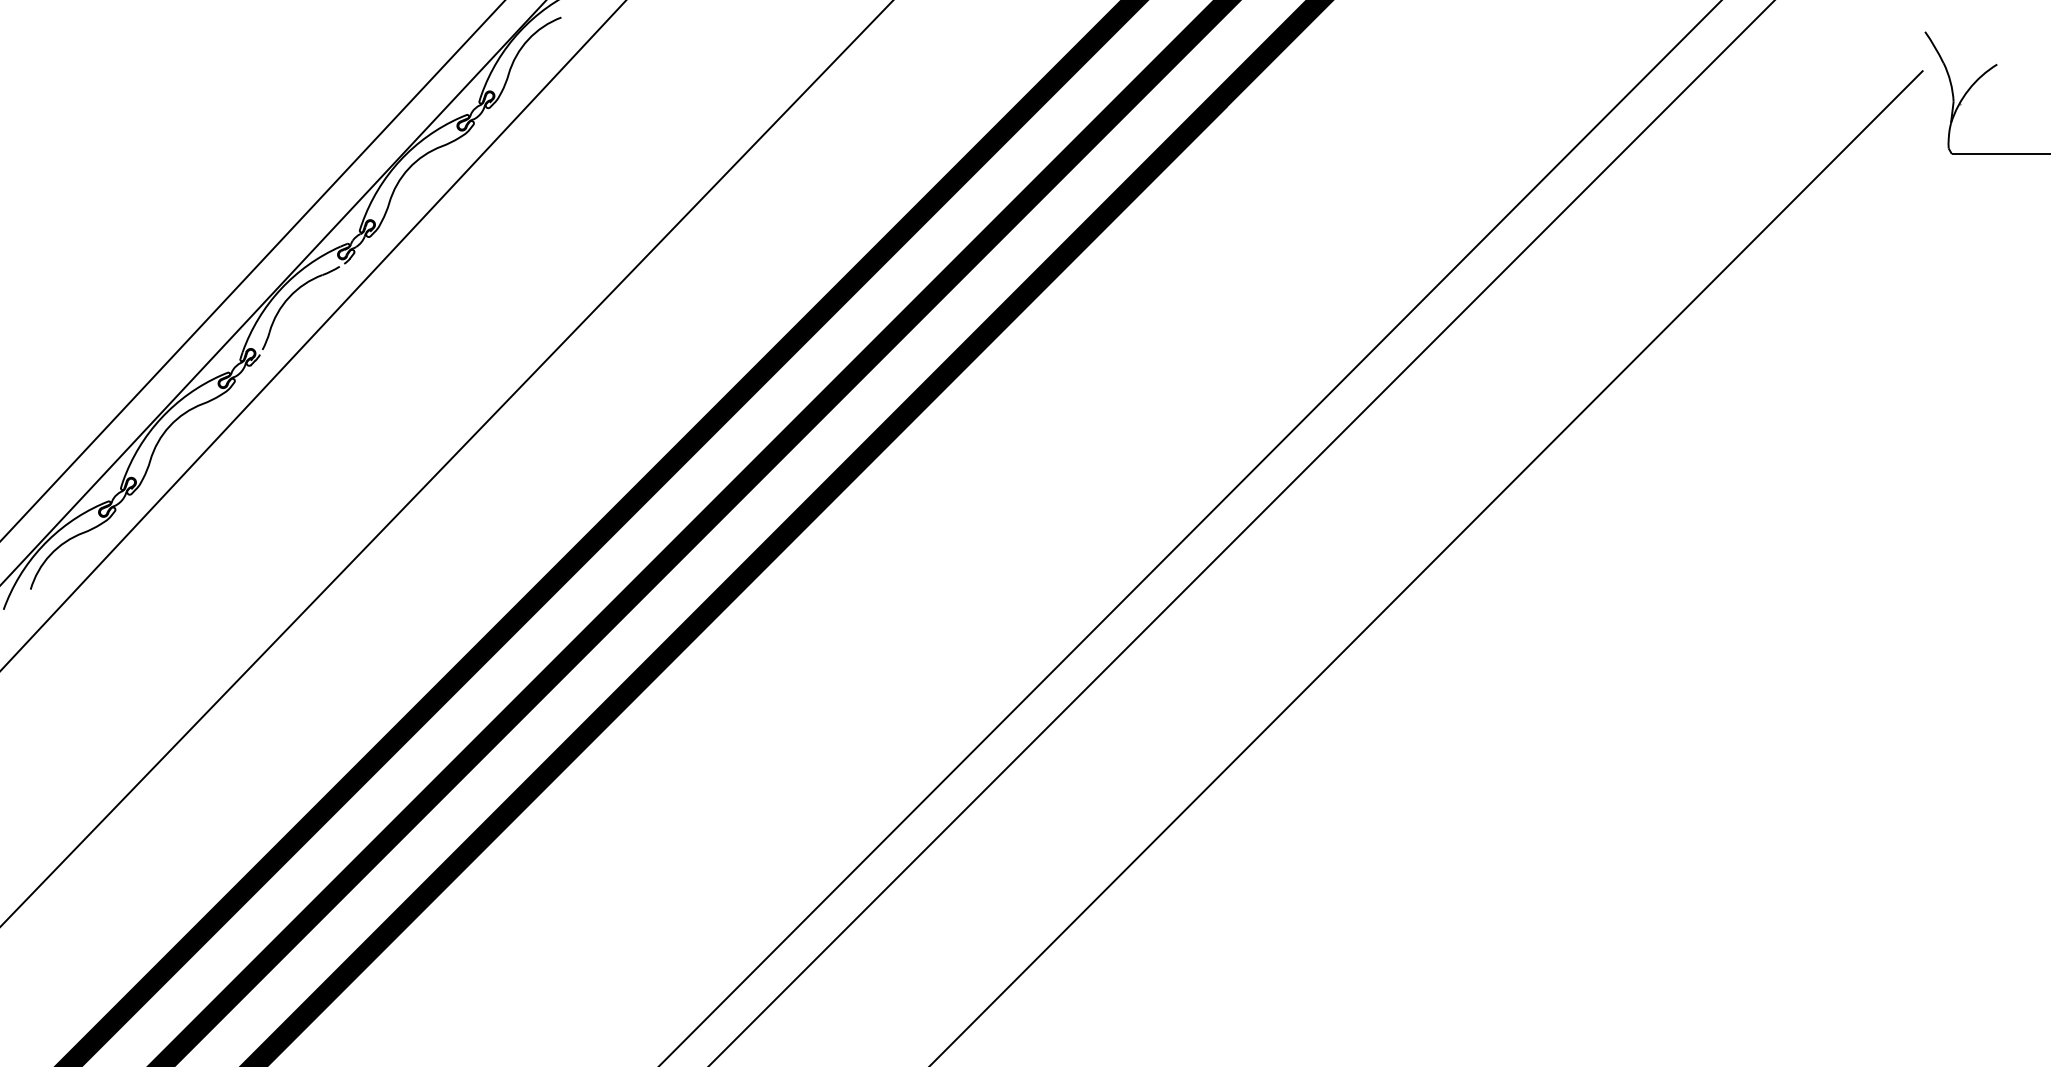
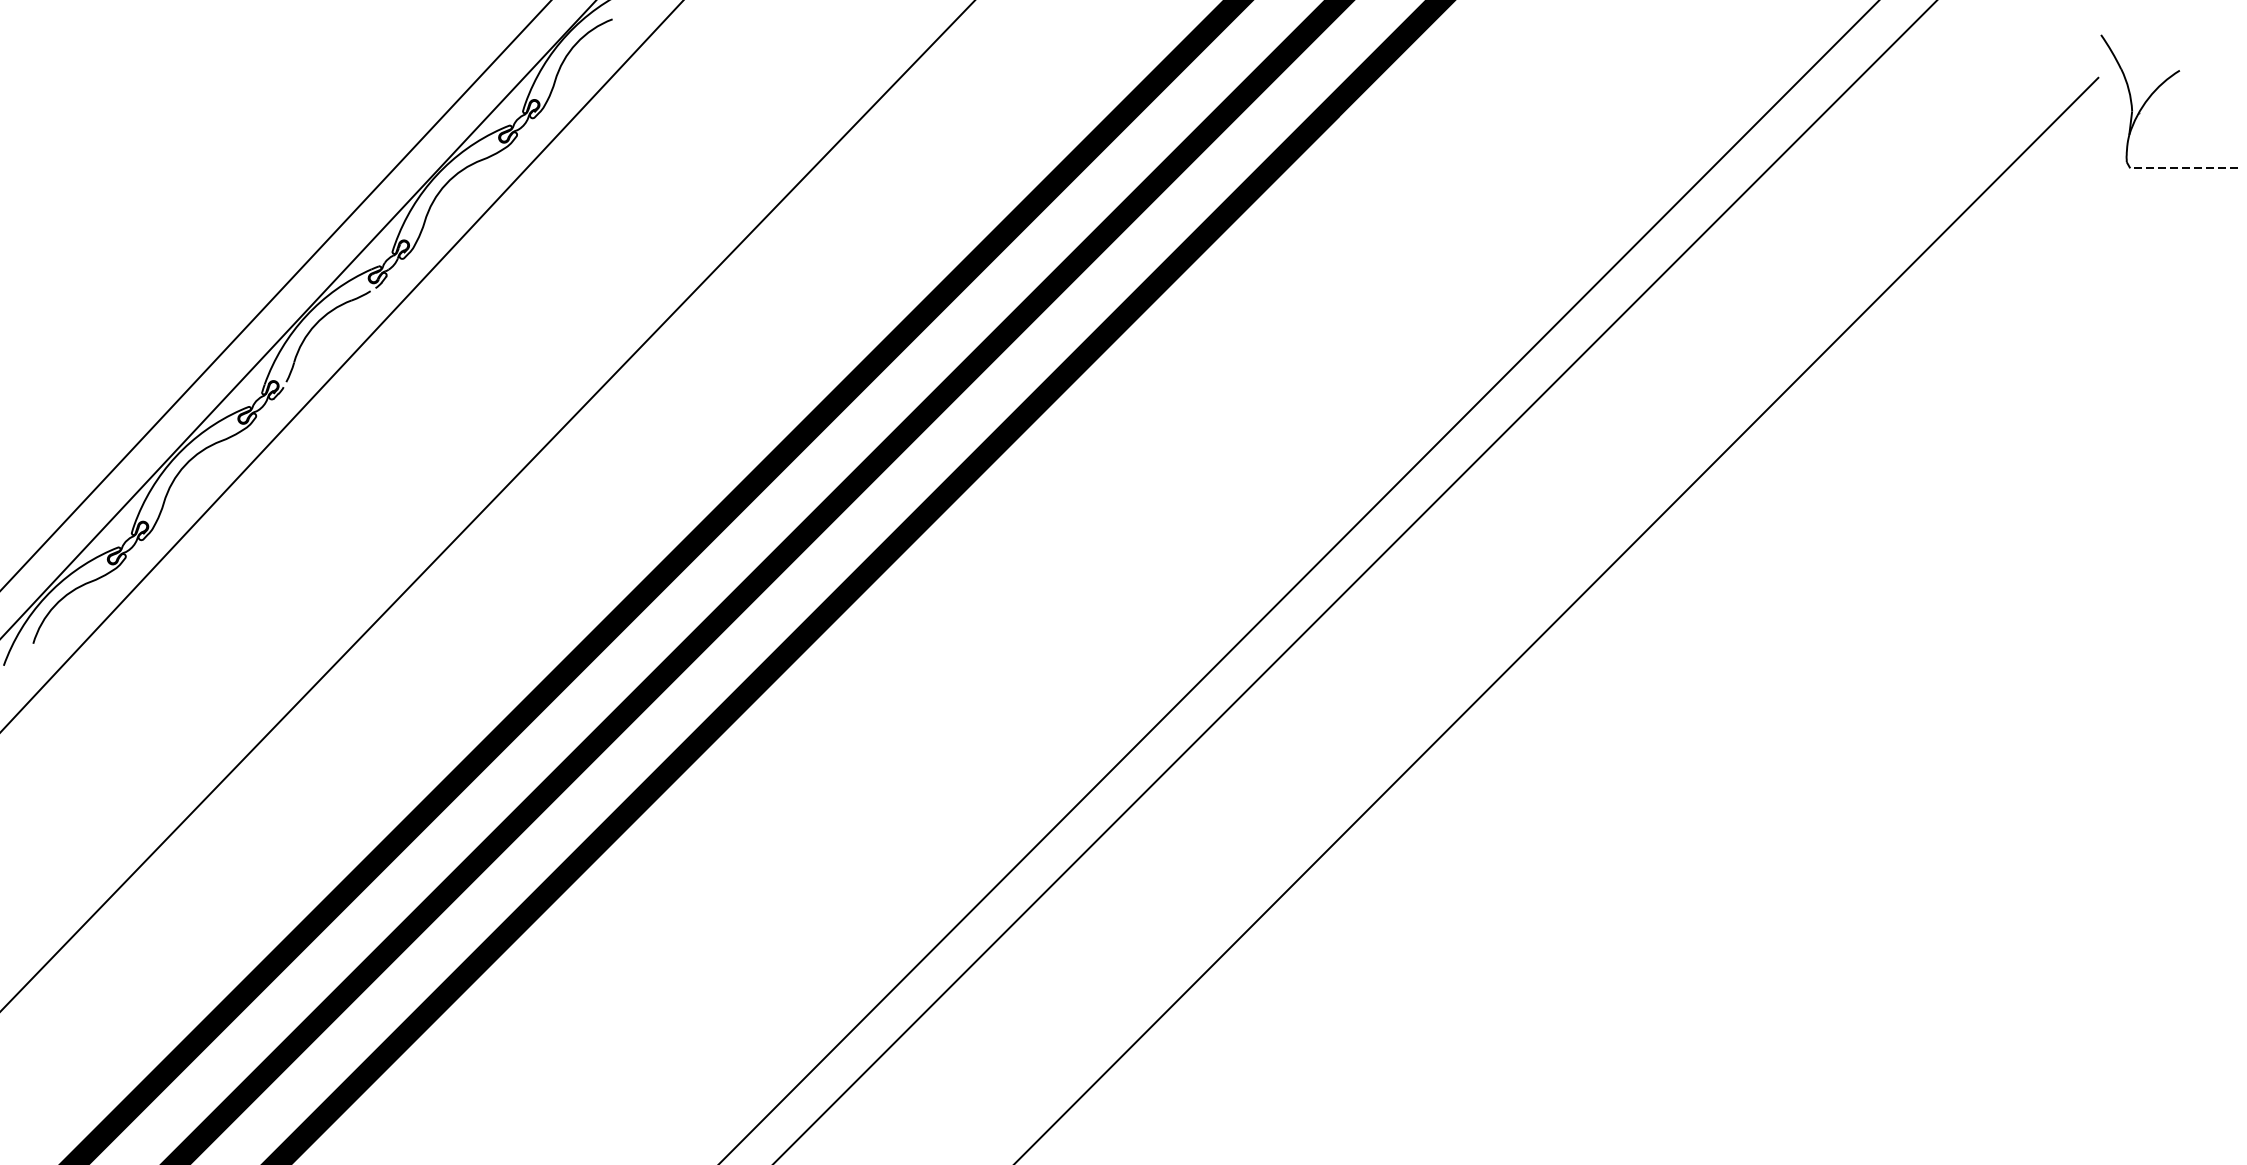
line: (1999, 154) -> (2182, 168), solid -> dashed

